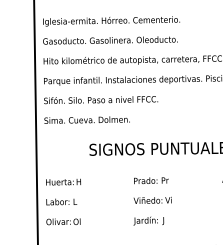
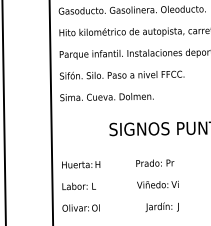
text: (151, 180) -> (155, 162), moved
text: (152, 199) -> (157, 183), moved
text: (148, 220) -> (161, 206), moved

